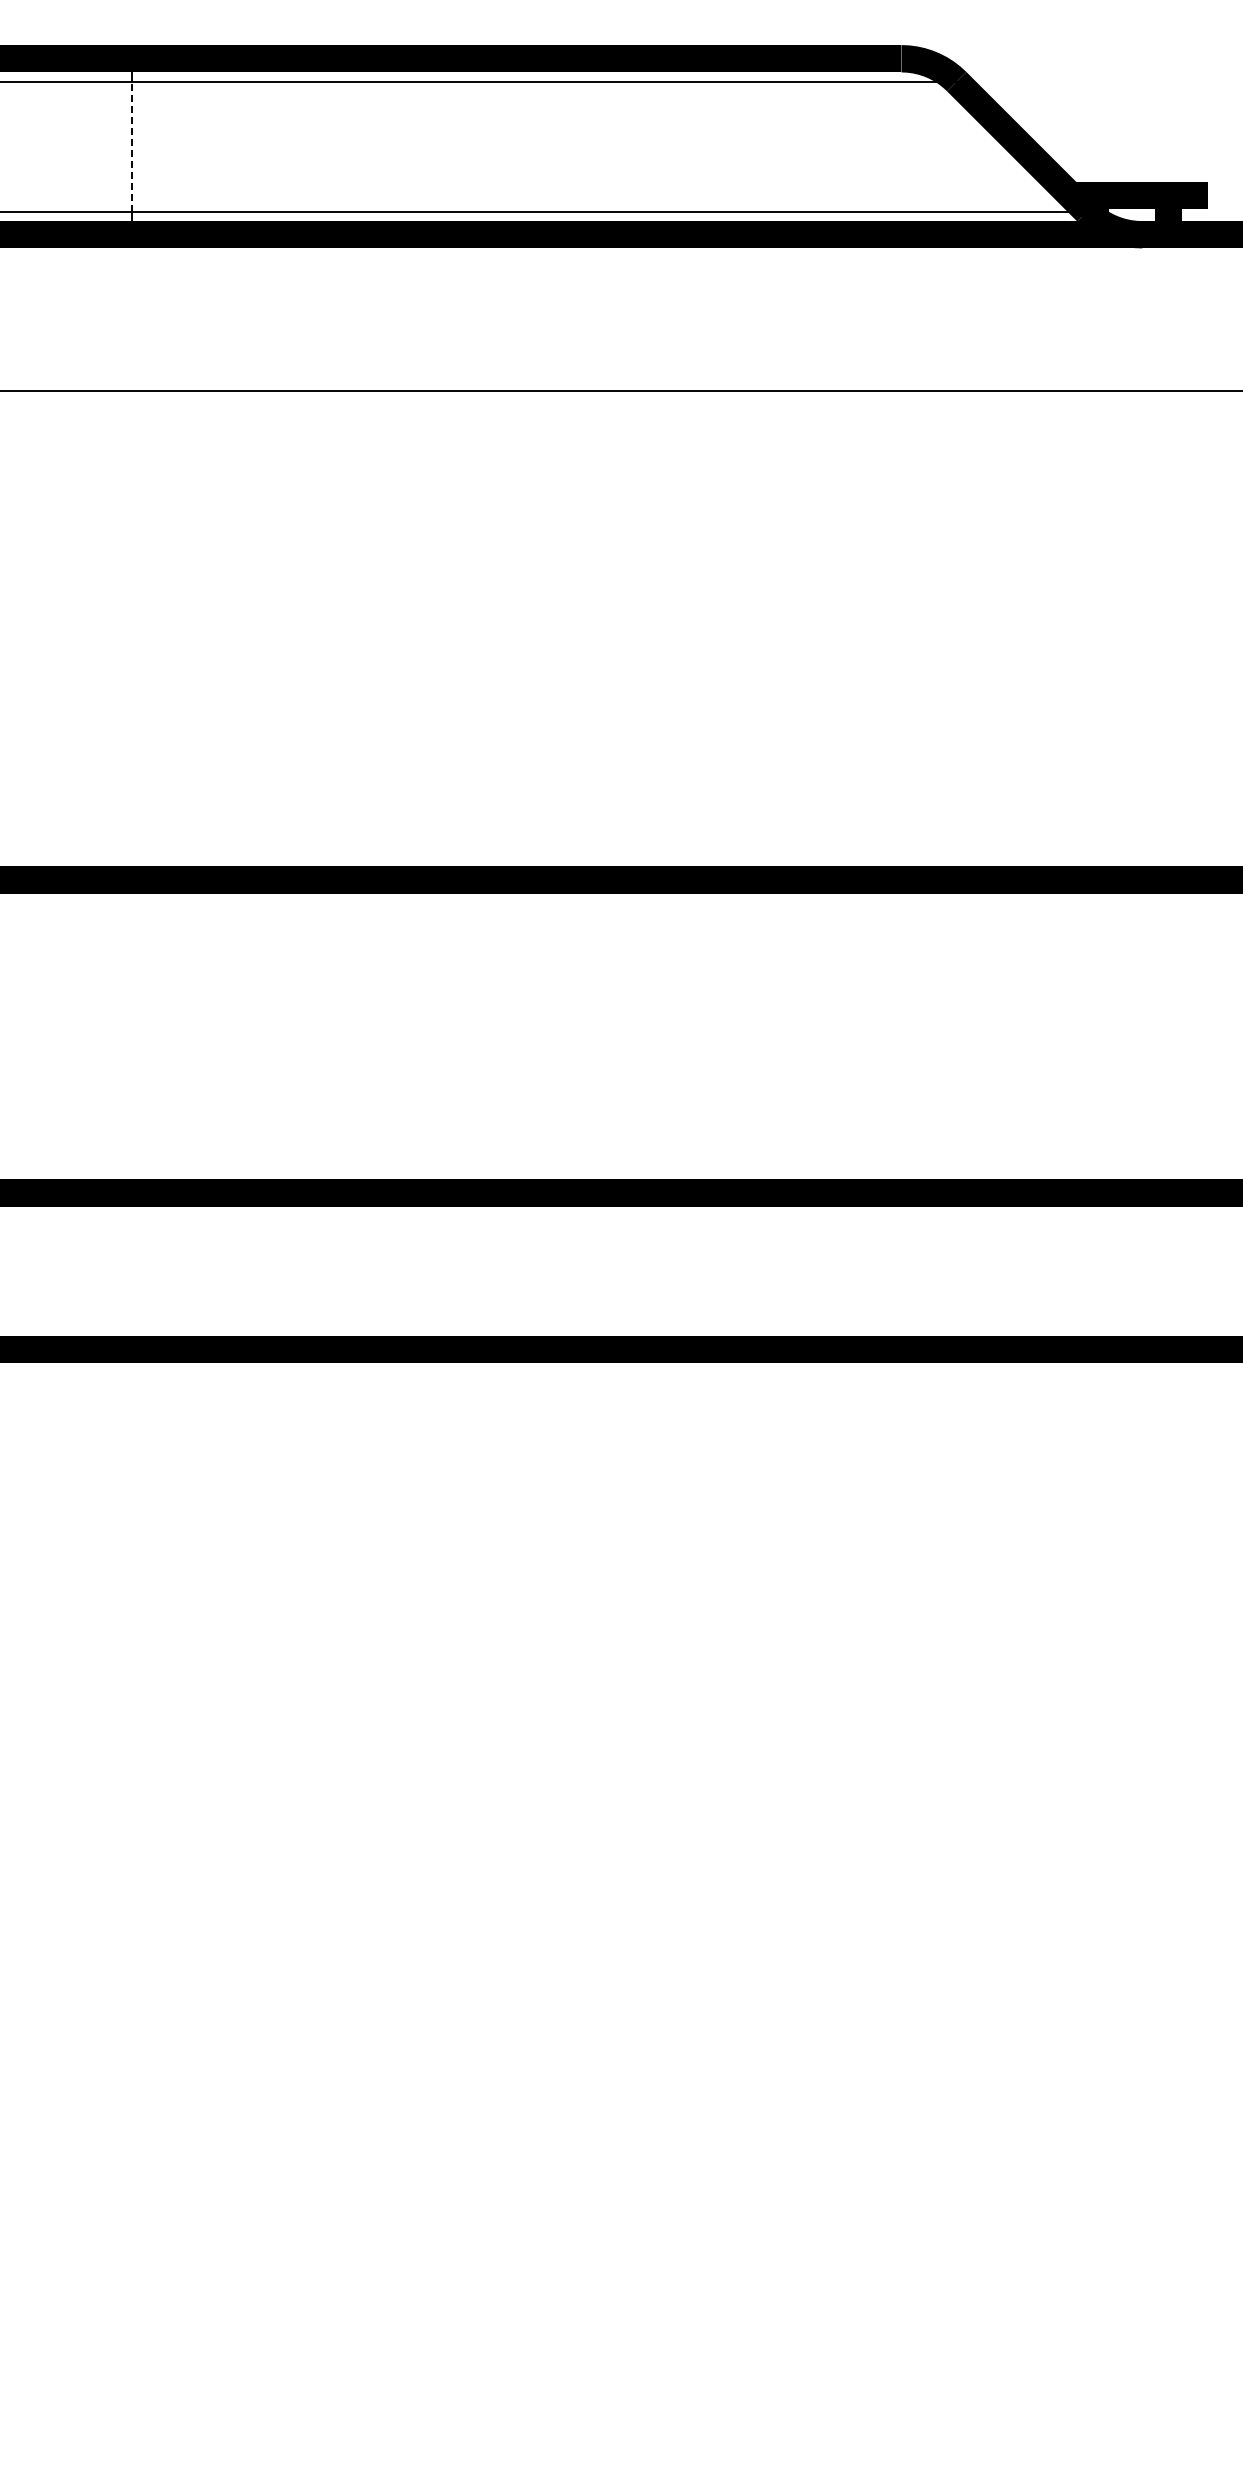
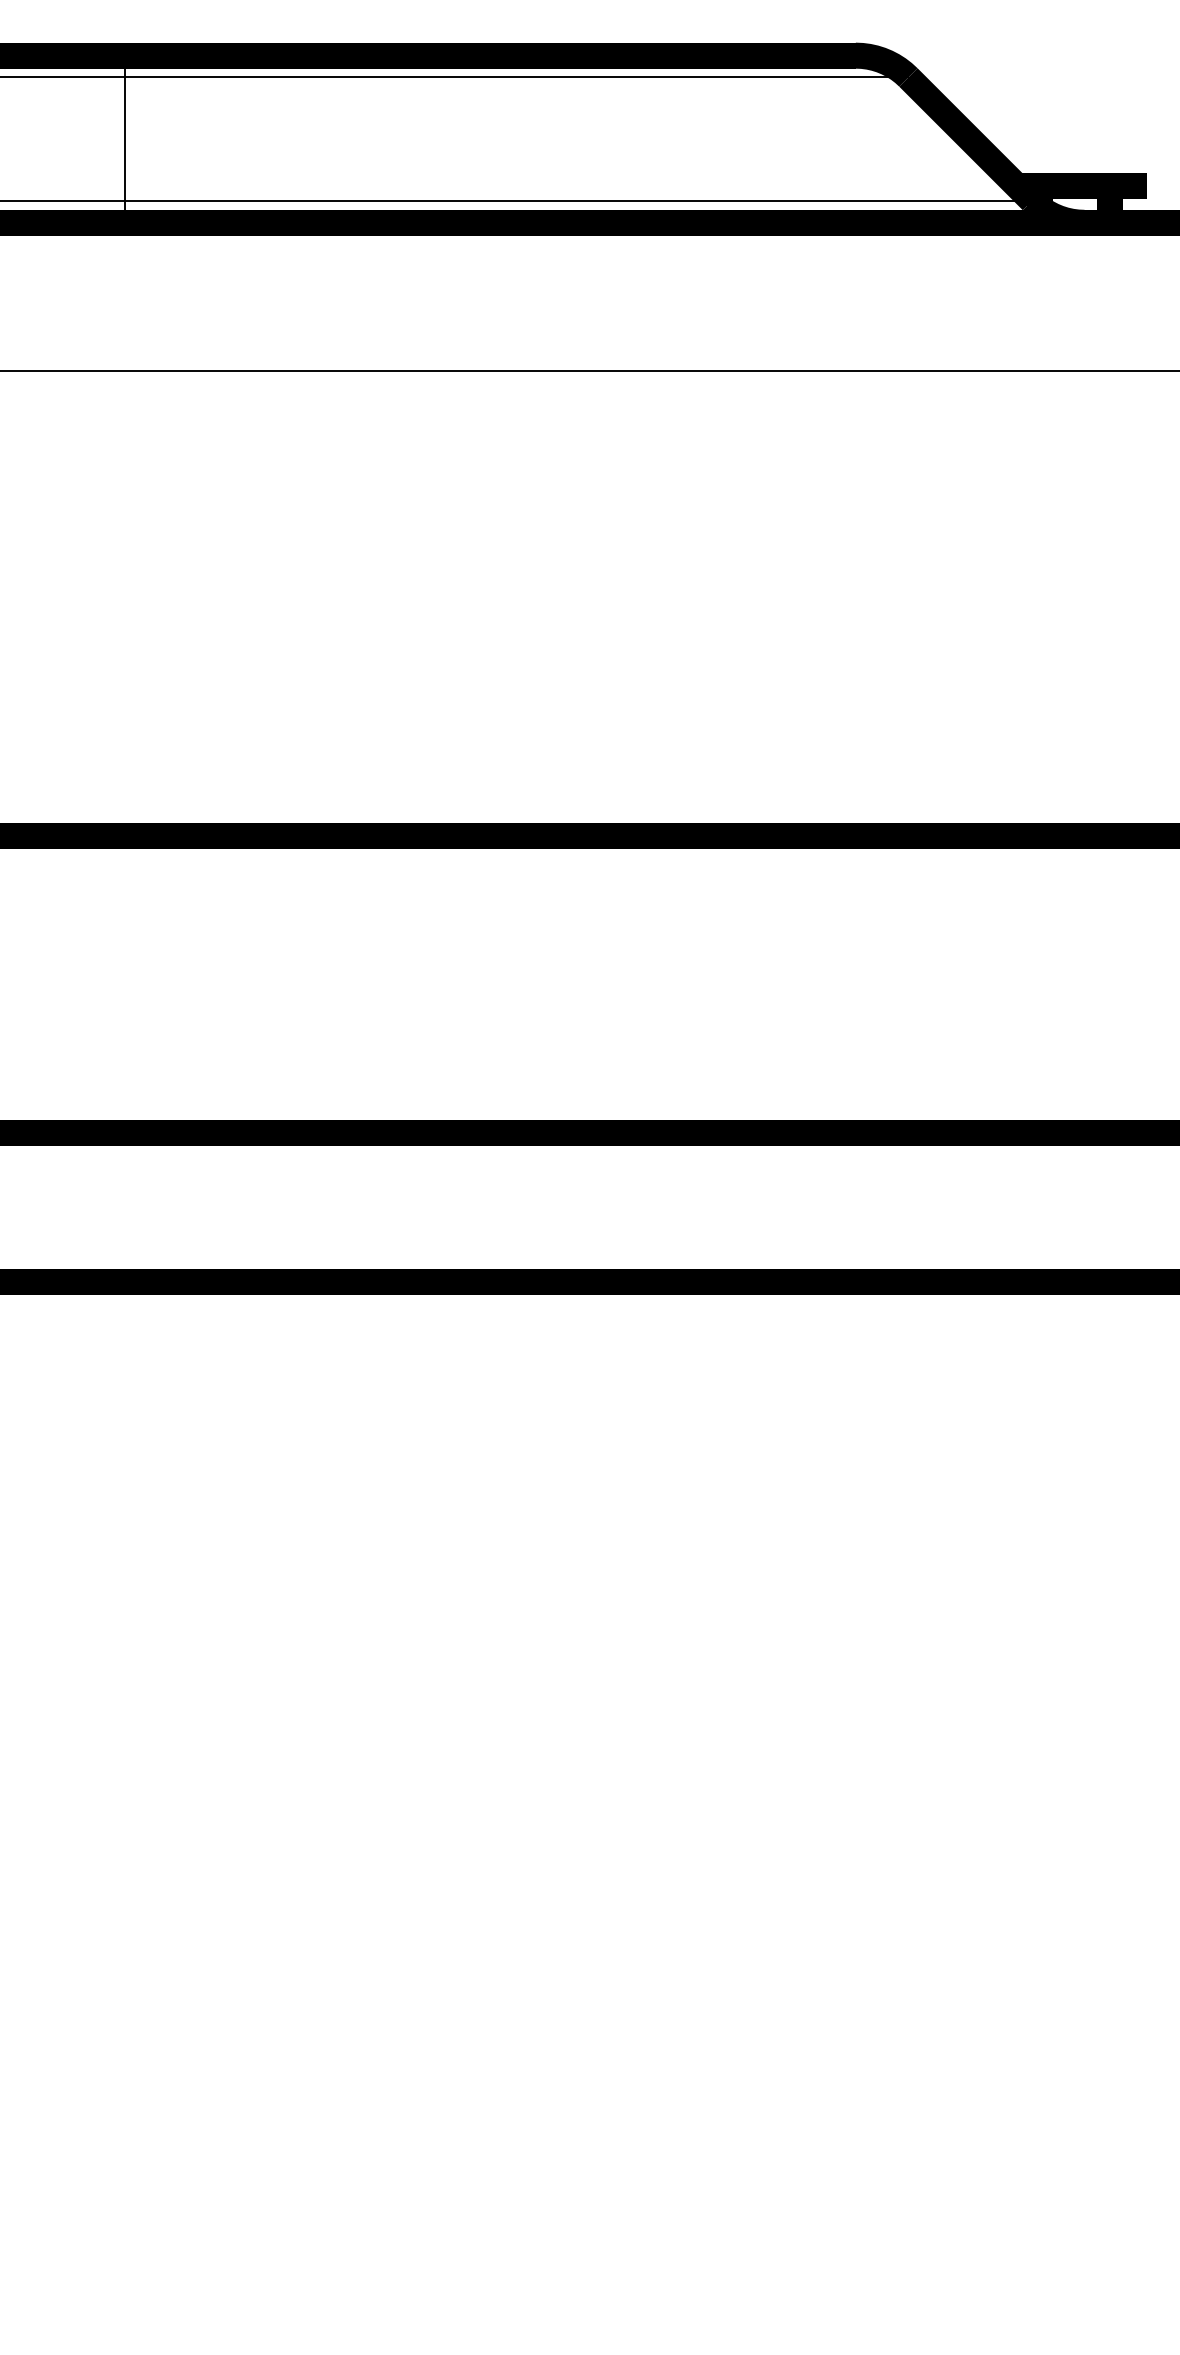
line: (131, 146) -> (124, 139), dashed -> solid

